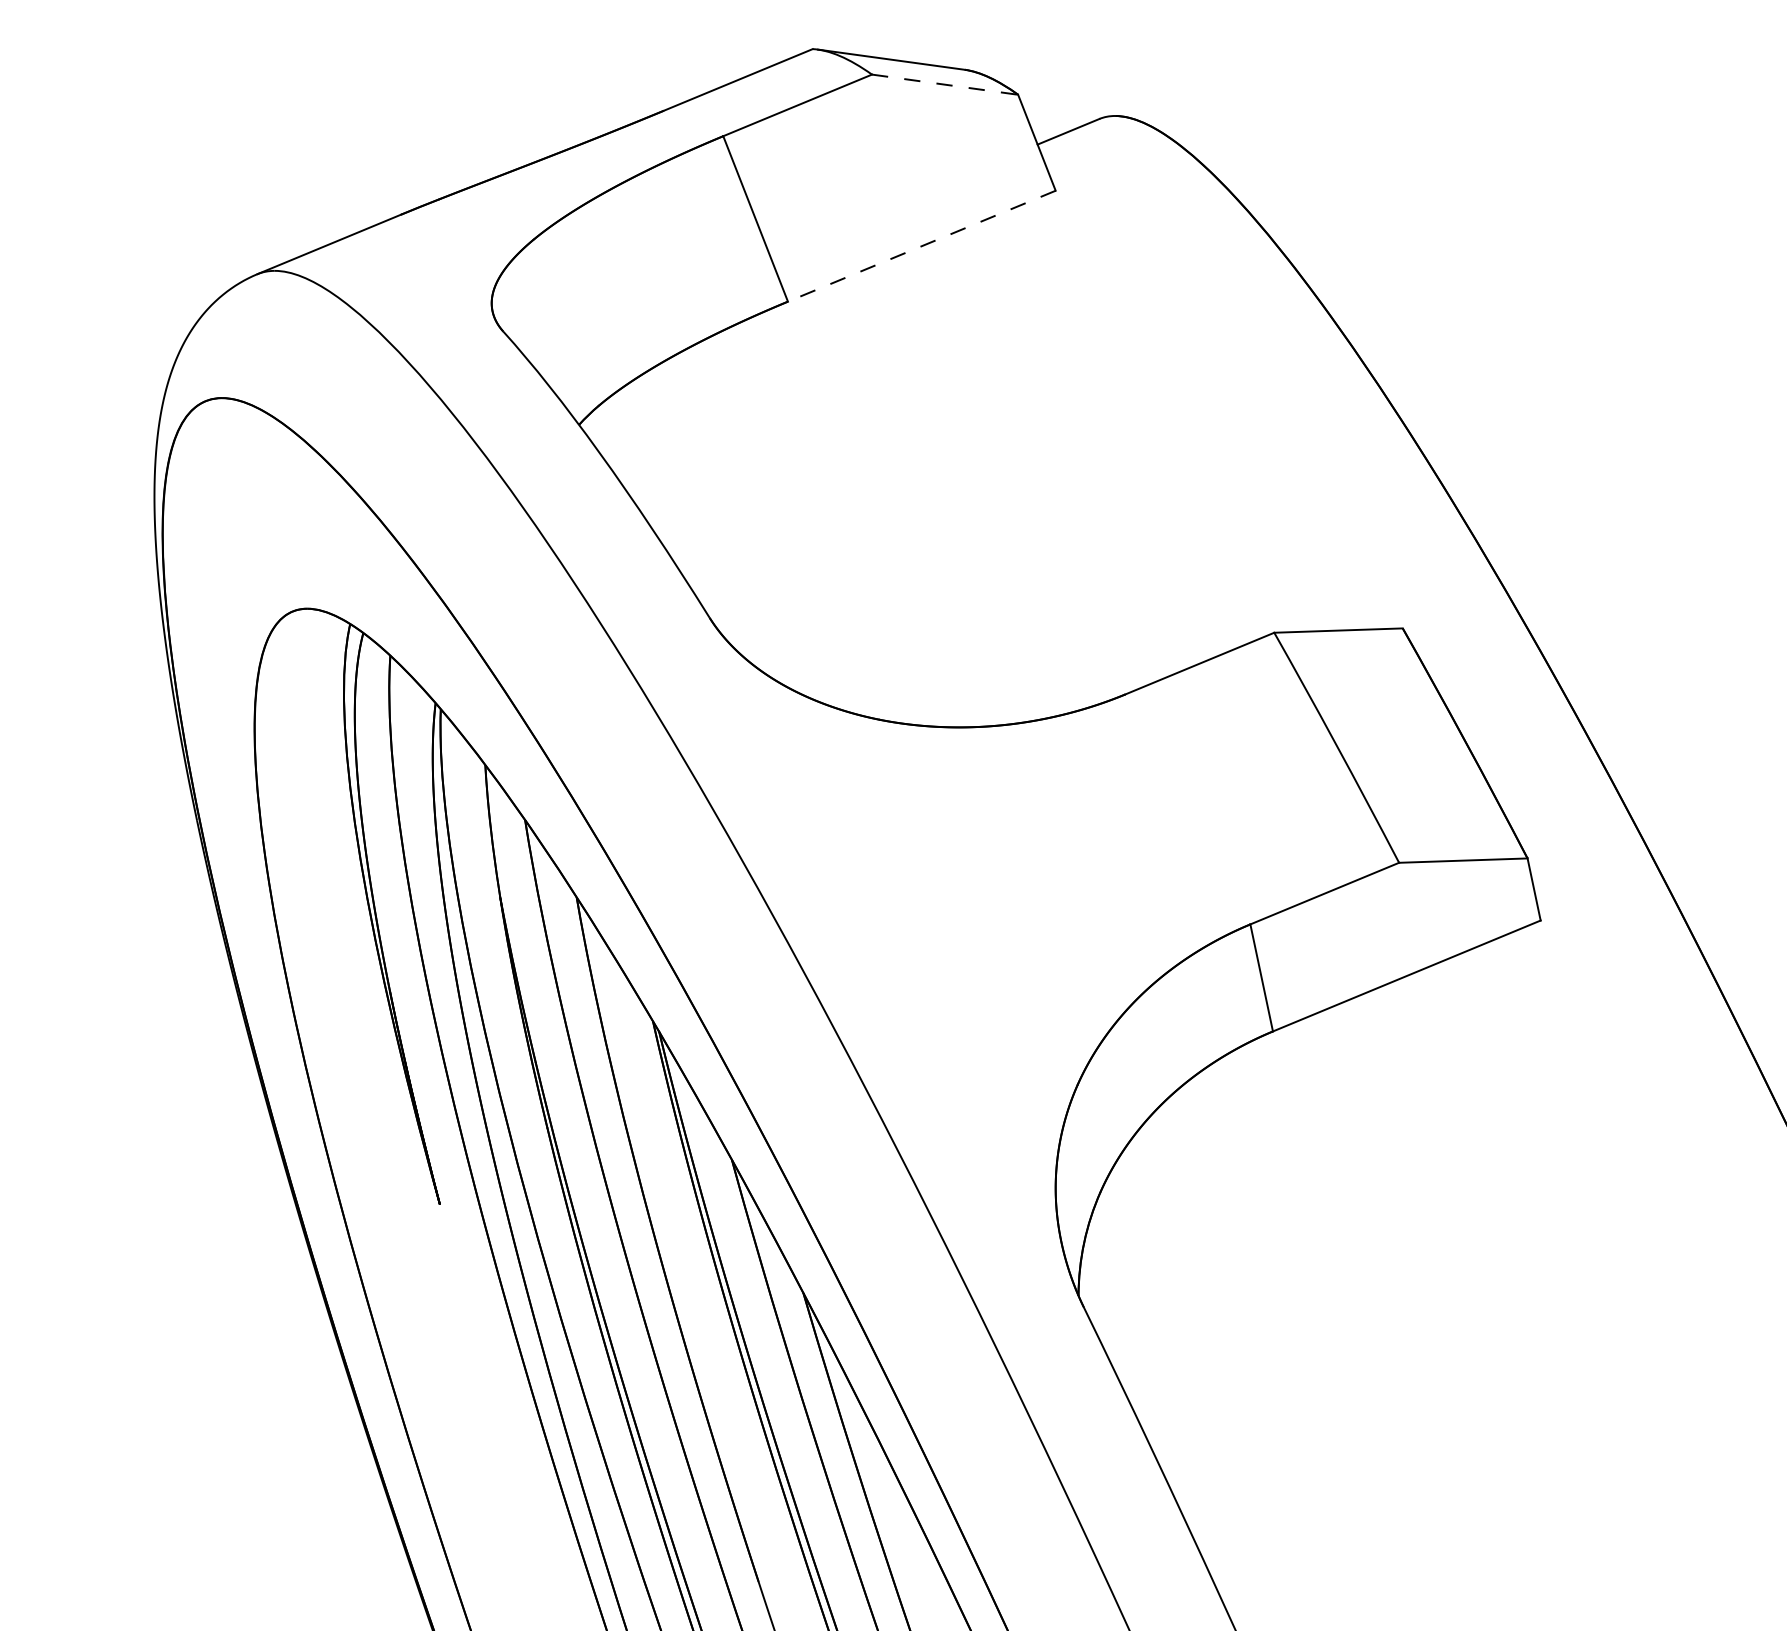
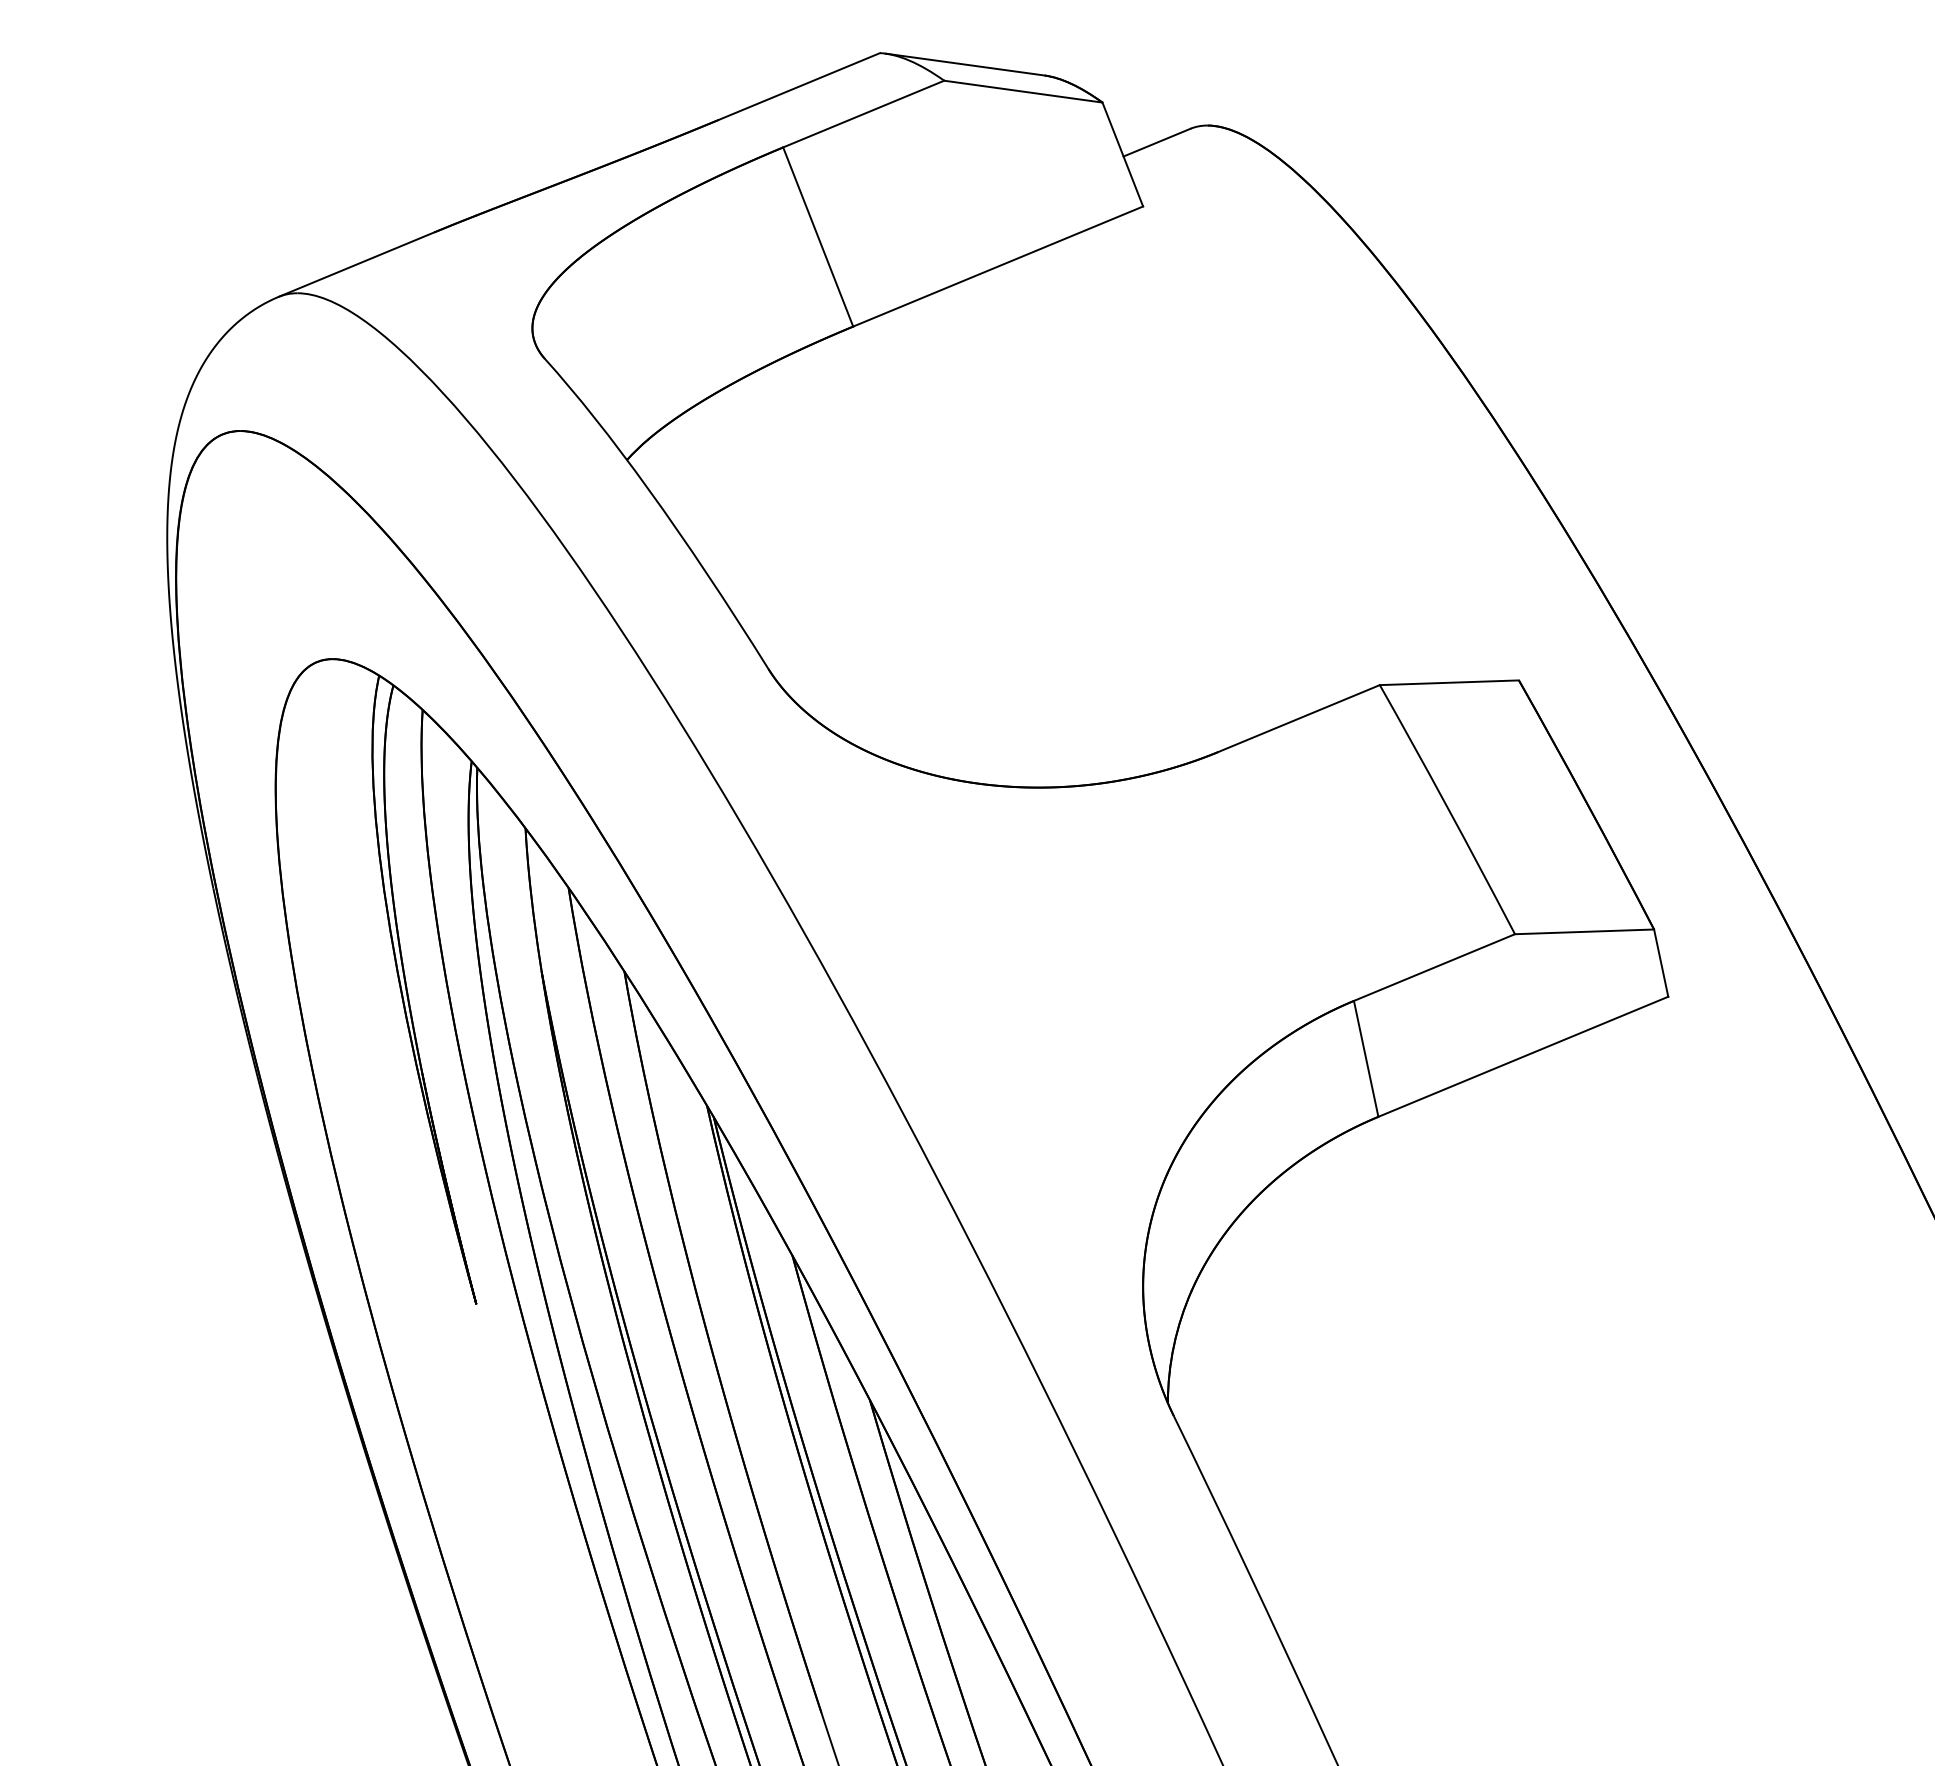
line: (945, 84) -> (1023, 91), dashed -> solid
line: (922, 246) -> (998, 266), dashed -> solid

